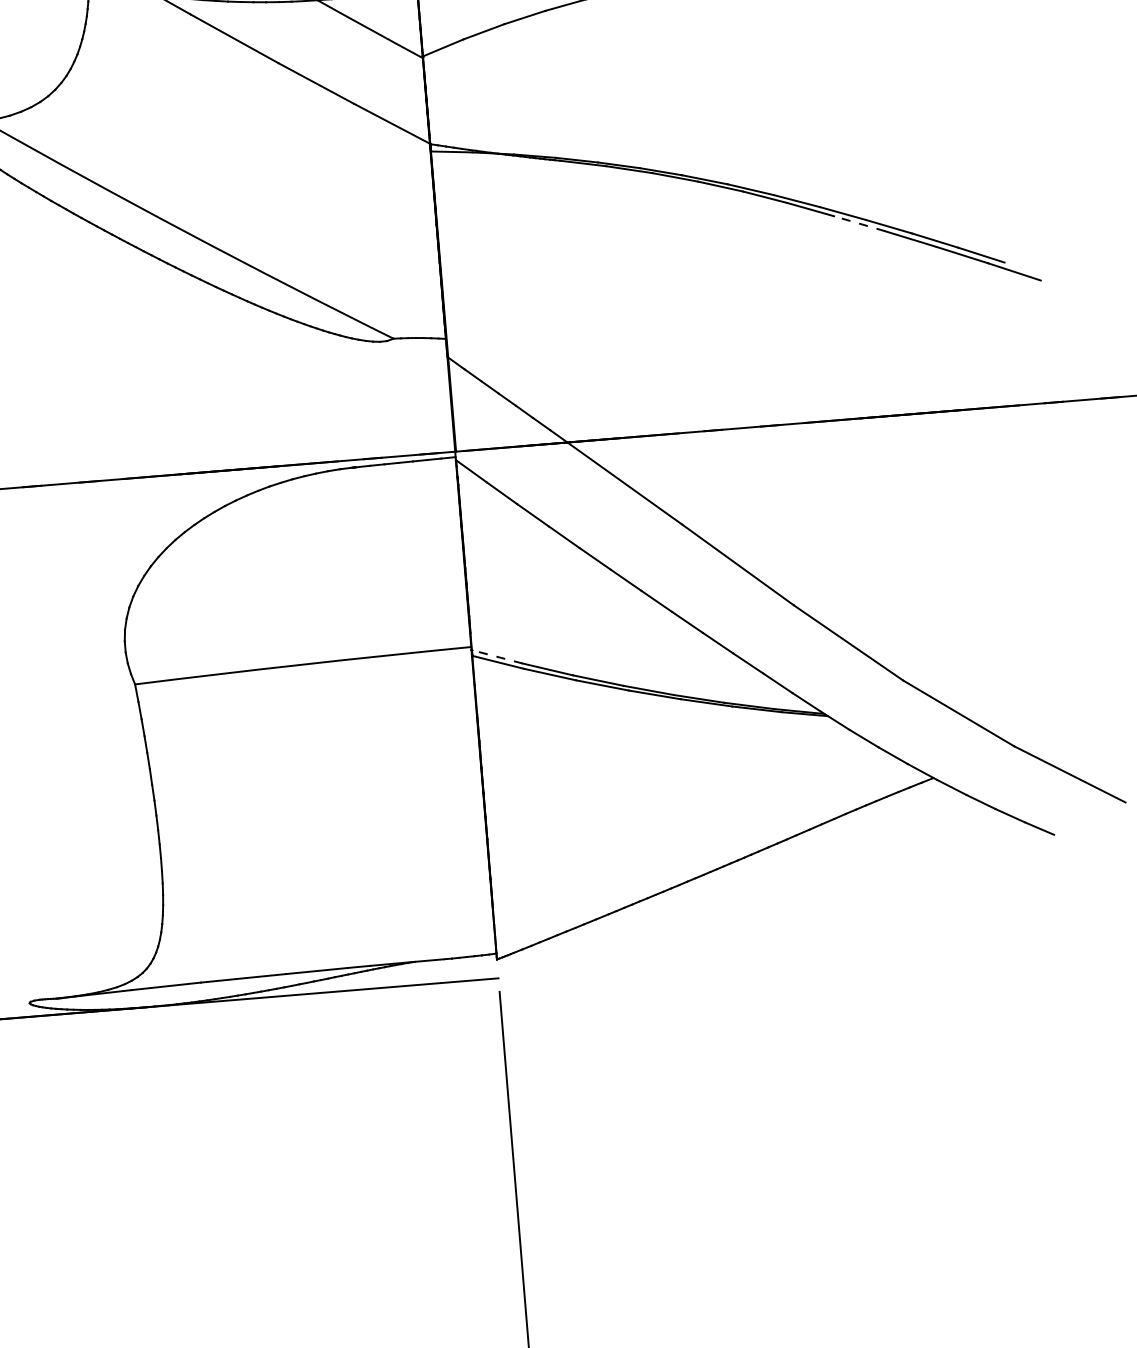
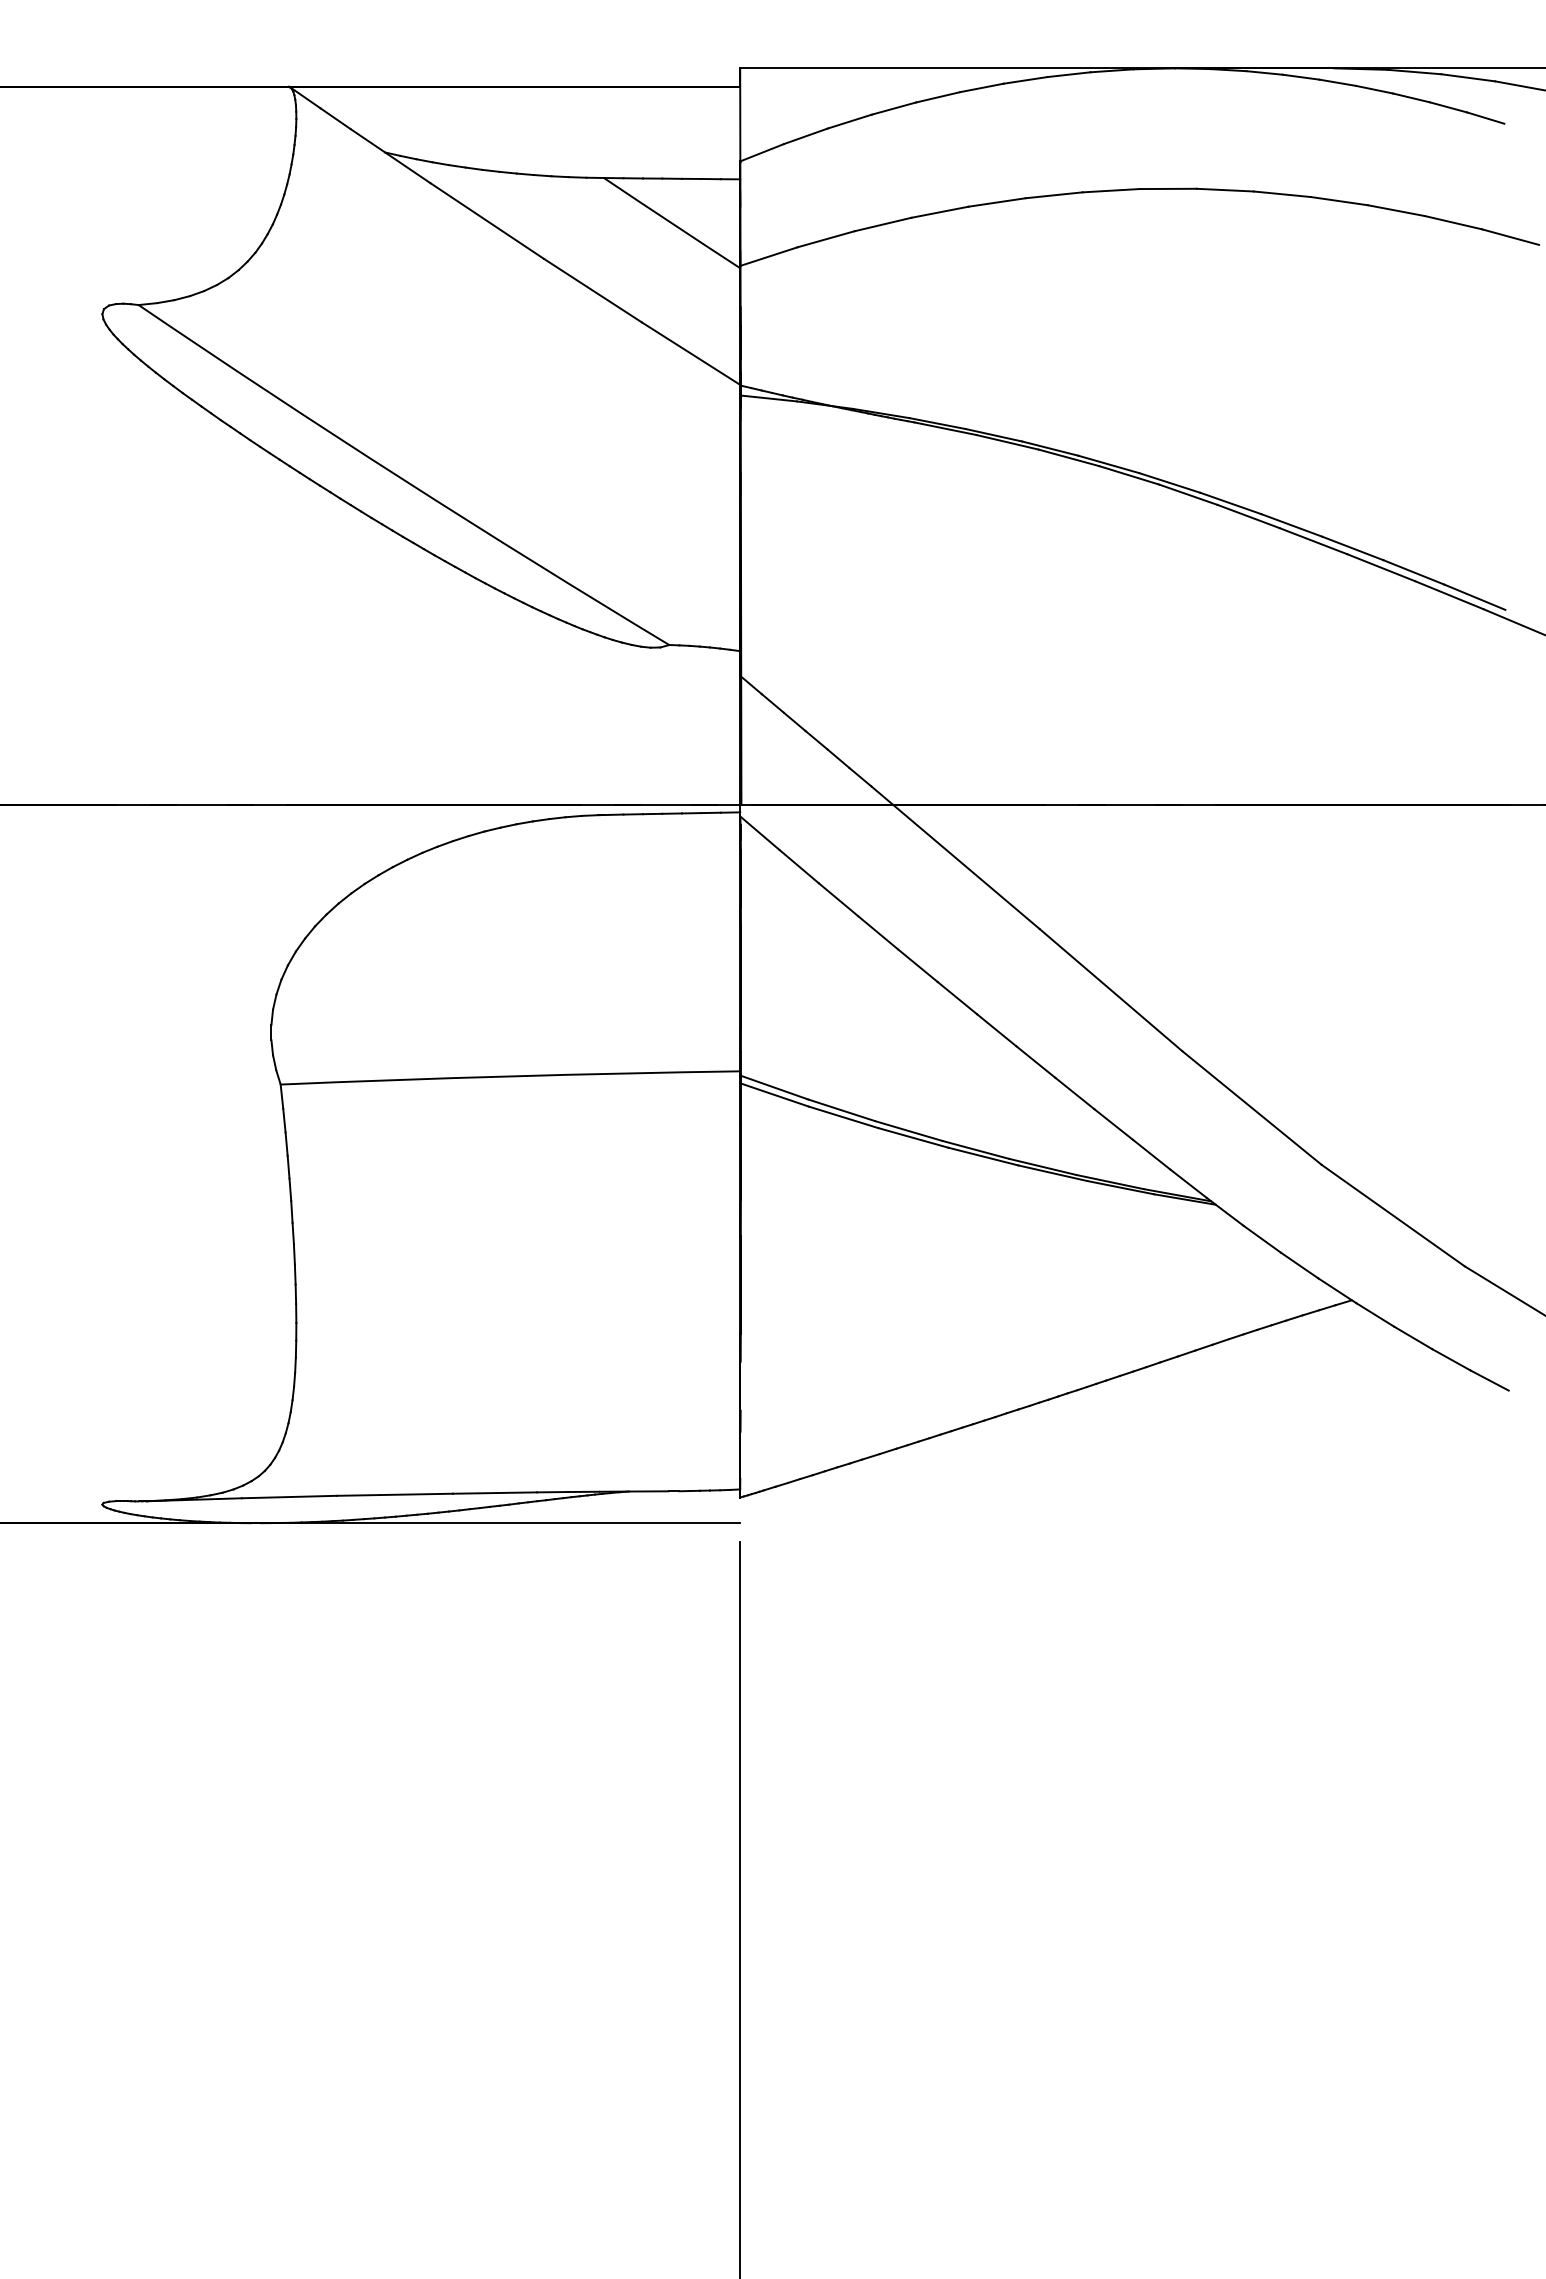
line: (858, 223) -> (1312, 540), dashed -> solid
line: (497, 656) -> (774, 1087), dashed -> solid

